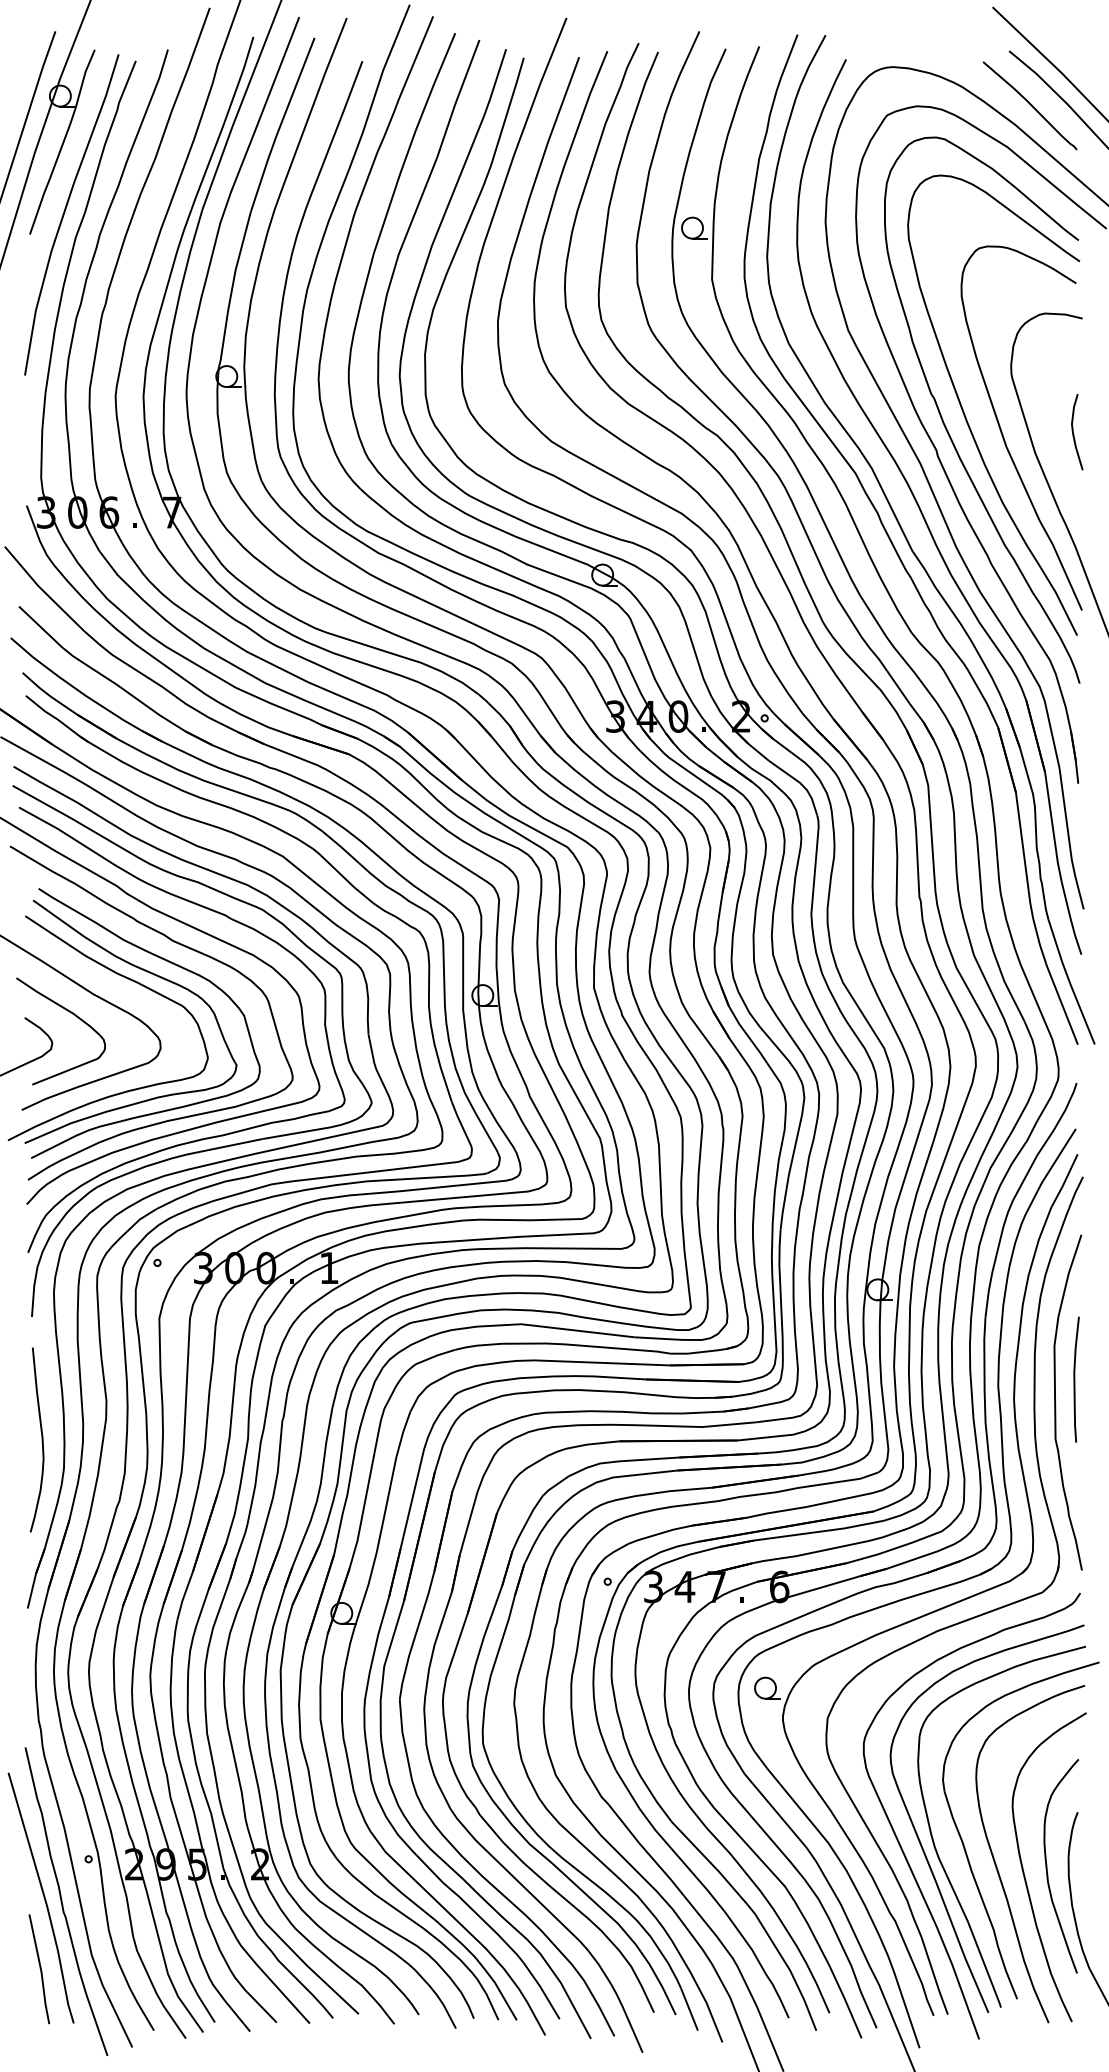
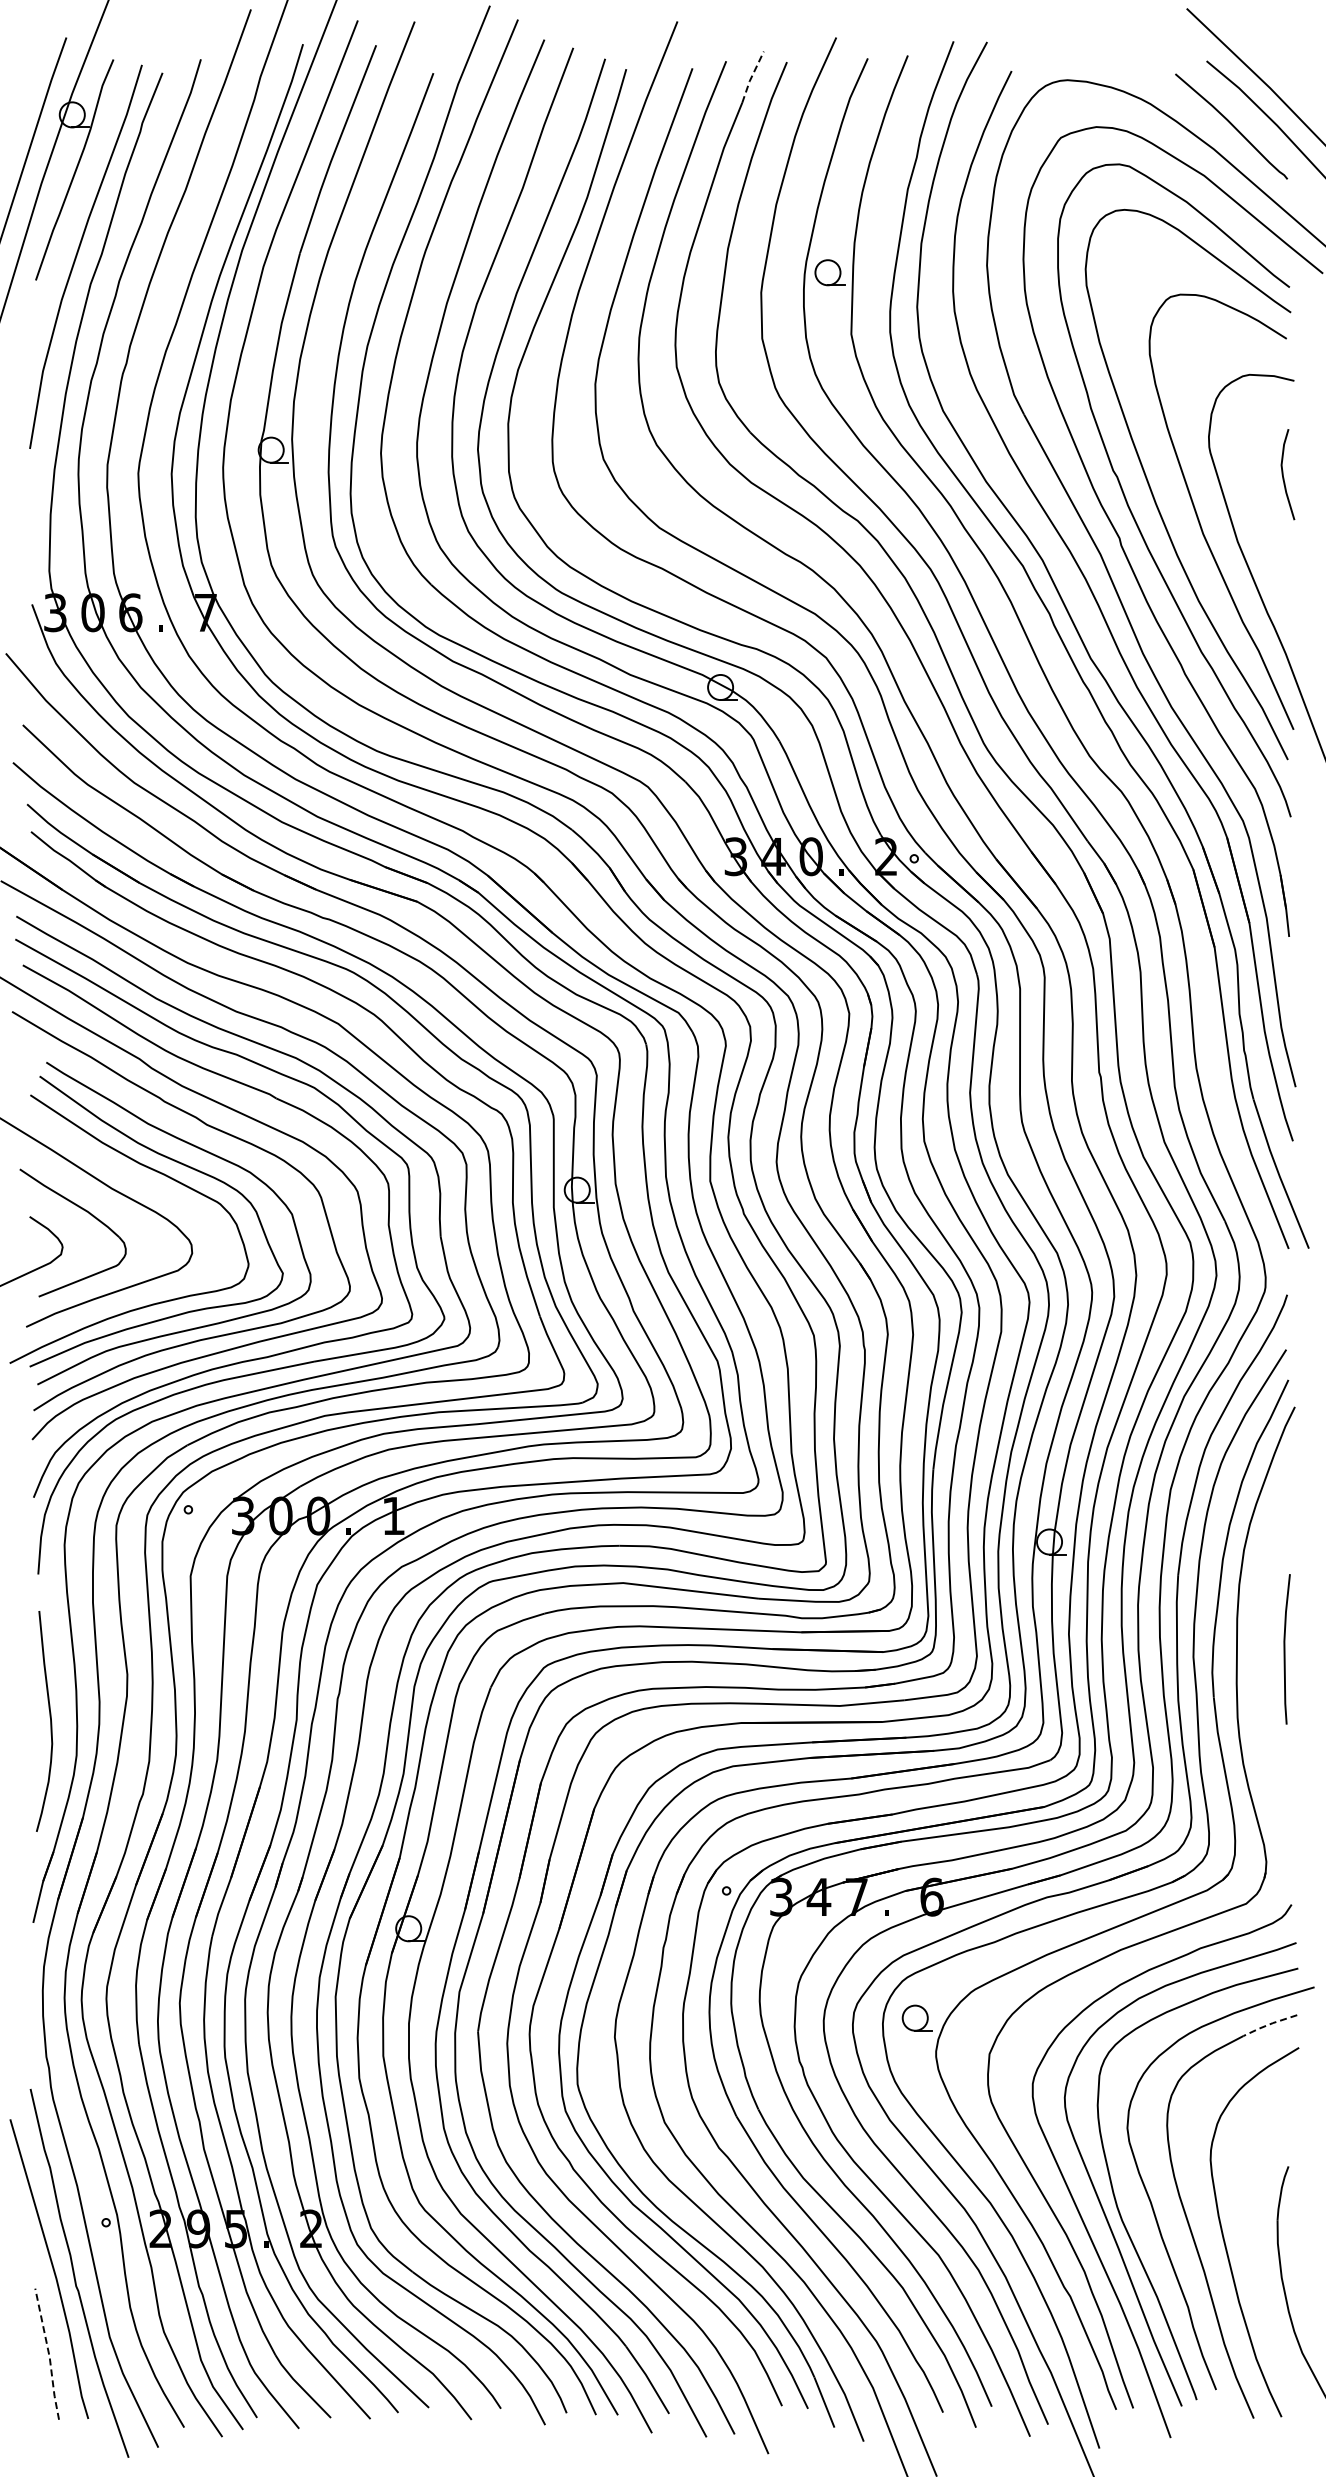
line: (628, 63) -> (751, 76), solid -> dashed
curve: (1073, 432) -> (1283, 474), moved
curve: (1055, 1402) -> (1262, 1676), removed
line: (1061, 1693) -> (1269, 2024), solid -> dashed
curve: (1047, 1867) -> (1252, 2232), removed
line: (41, 1969) -> (49, 2354), solid -> dashed

